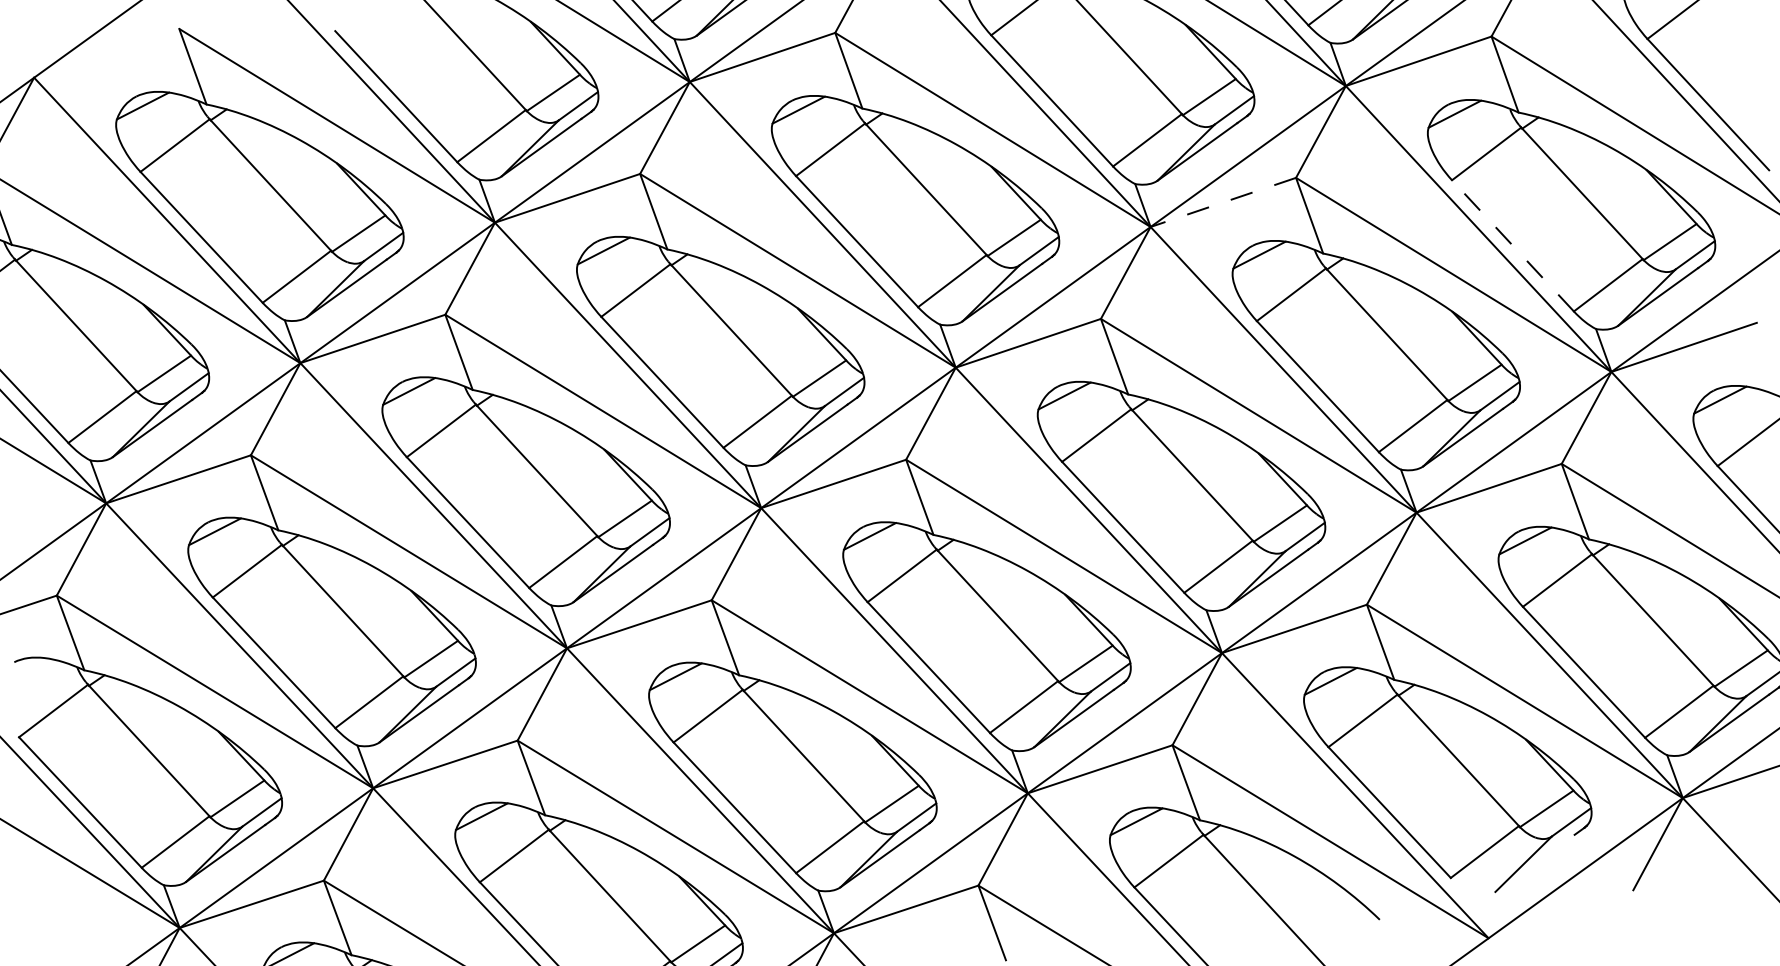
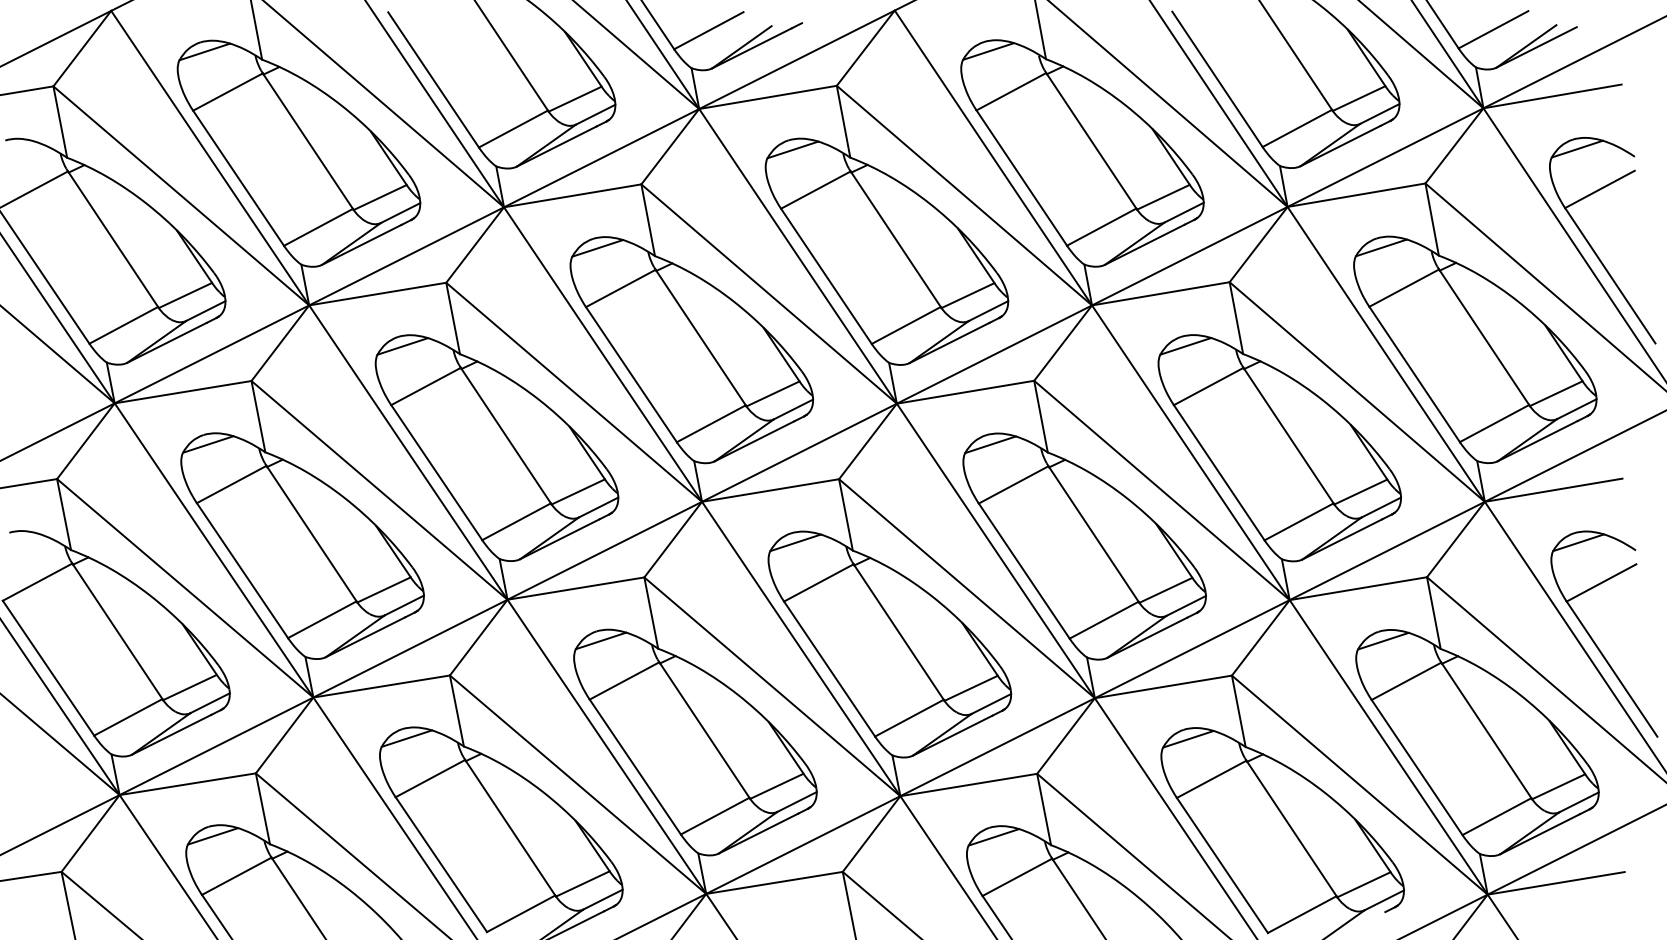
line: (1222, 202) -> (1160, 293), dashed -> solid
line: (1512, 245) -> (1414, 374), dashed -> solid

